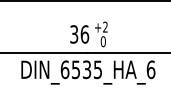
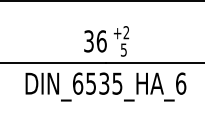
text: (102, 41) -> (122, 49), 0 -> 5

